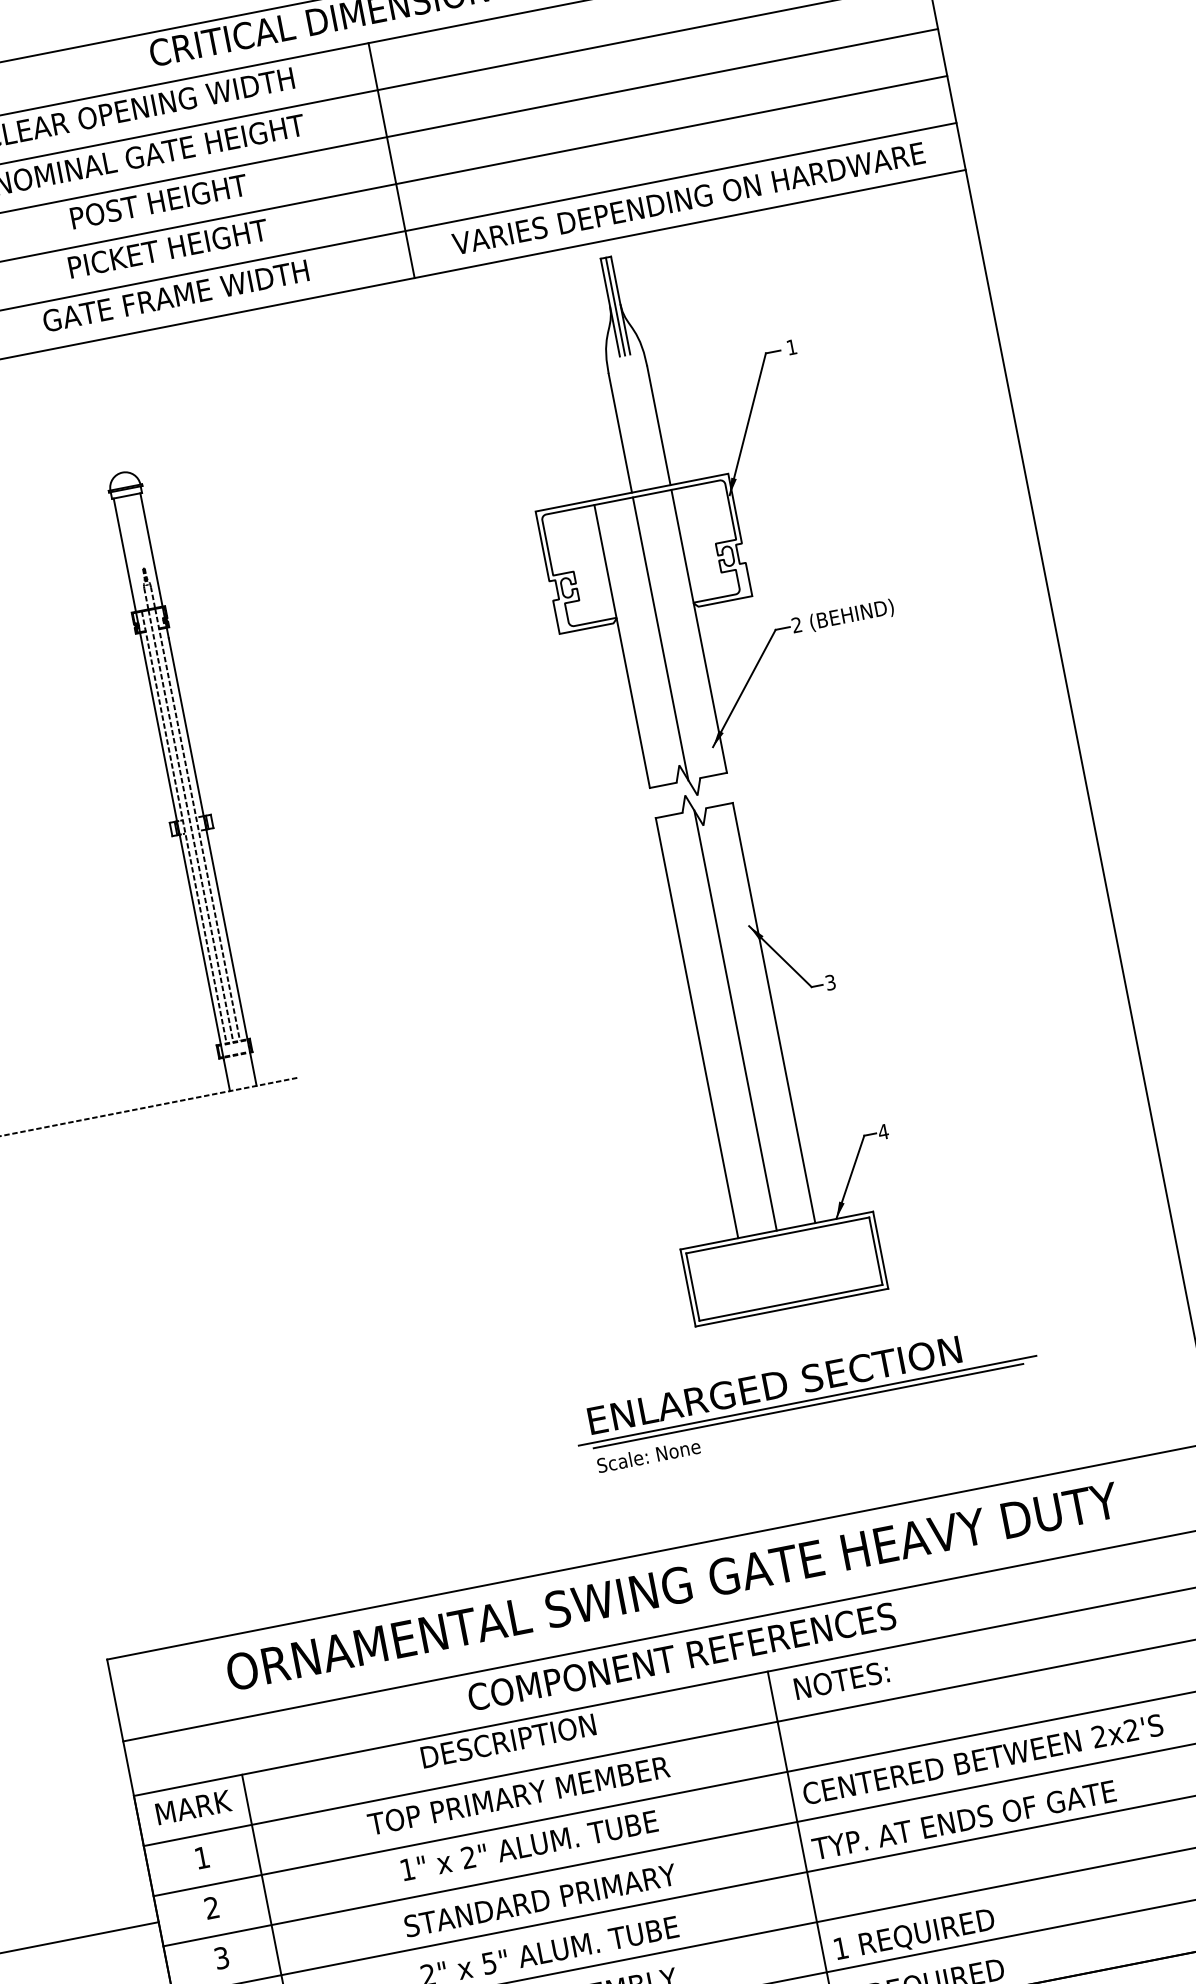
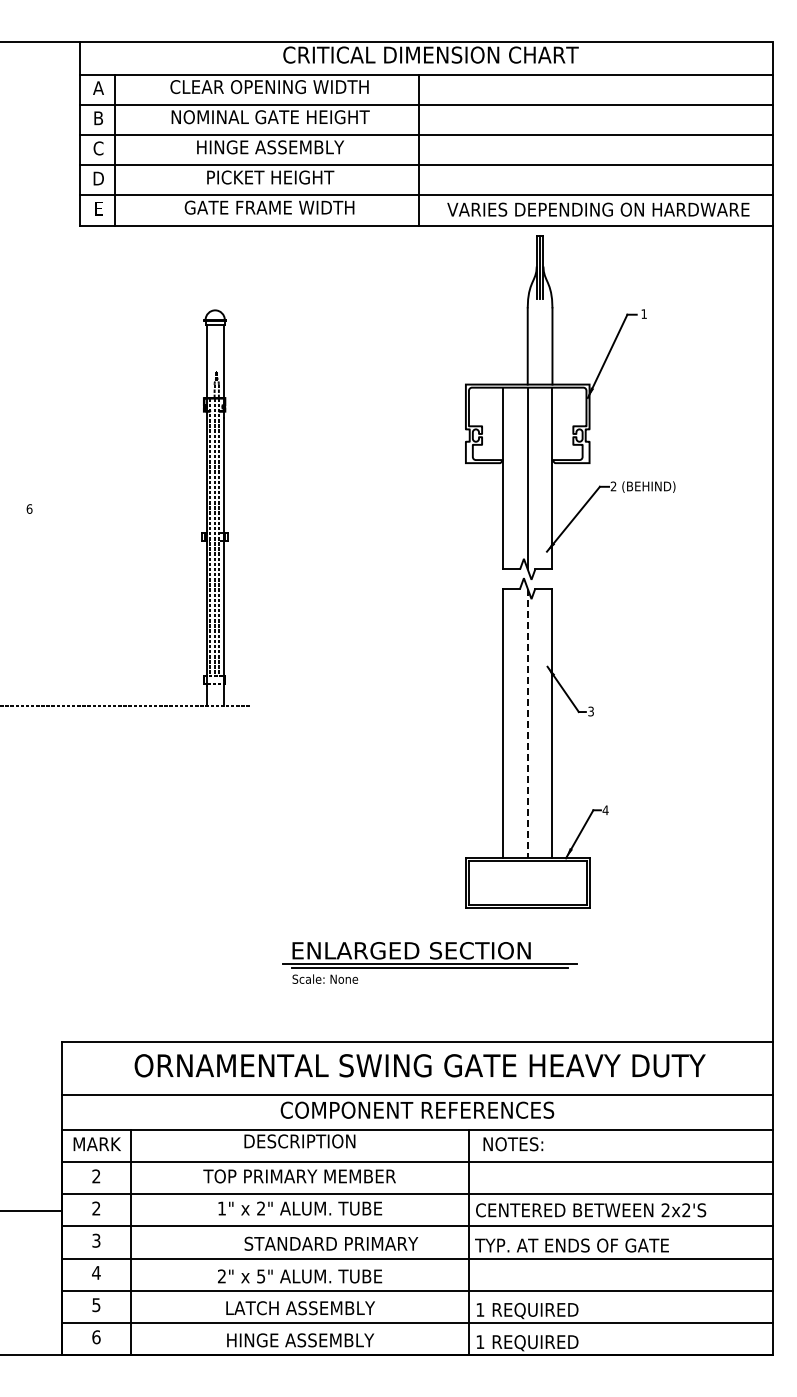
text: (158, 201) -> (270, 147), POST HEIGHT -> HINGE ASSEMBLY
line: (735, 1020) -> (527, 723), solid -> dashed
part: (806, 1398) -> (429, 962), moved
text: (202, 1857) -> (96, 1176), 1 -> 2
text: (540, 1899) -> (331, 1243), moved

